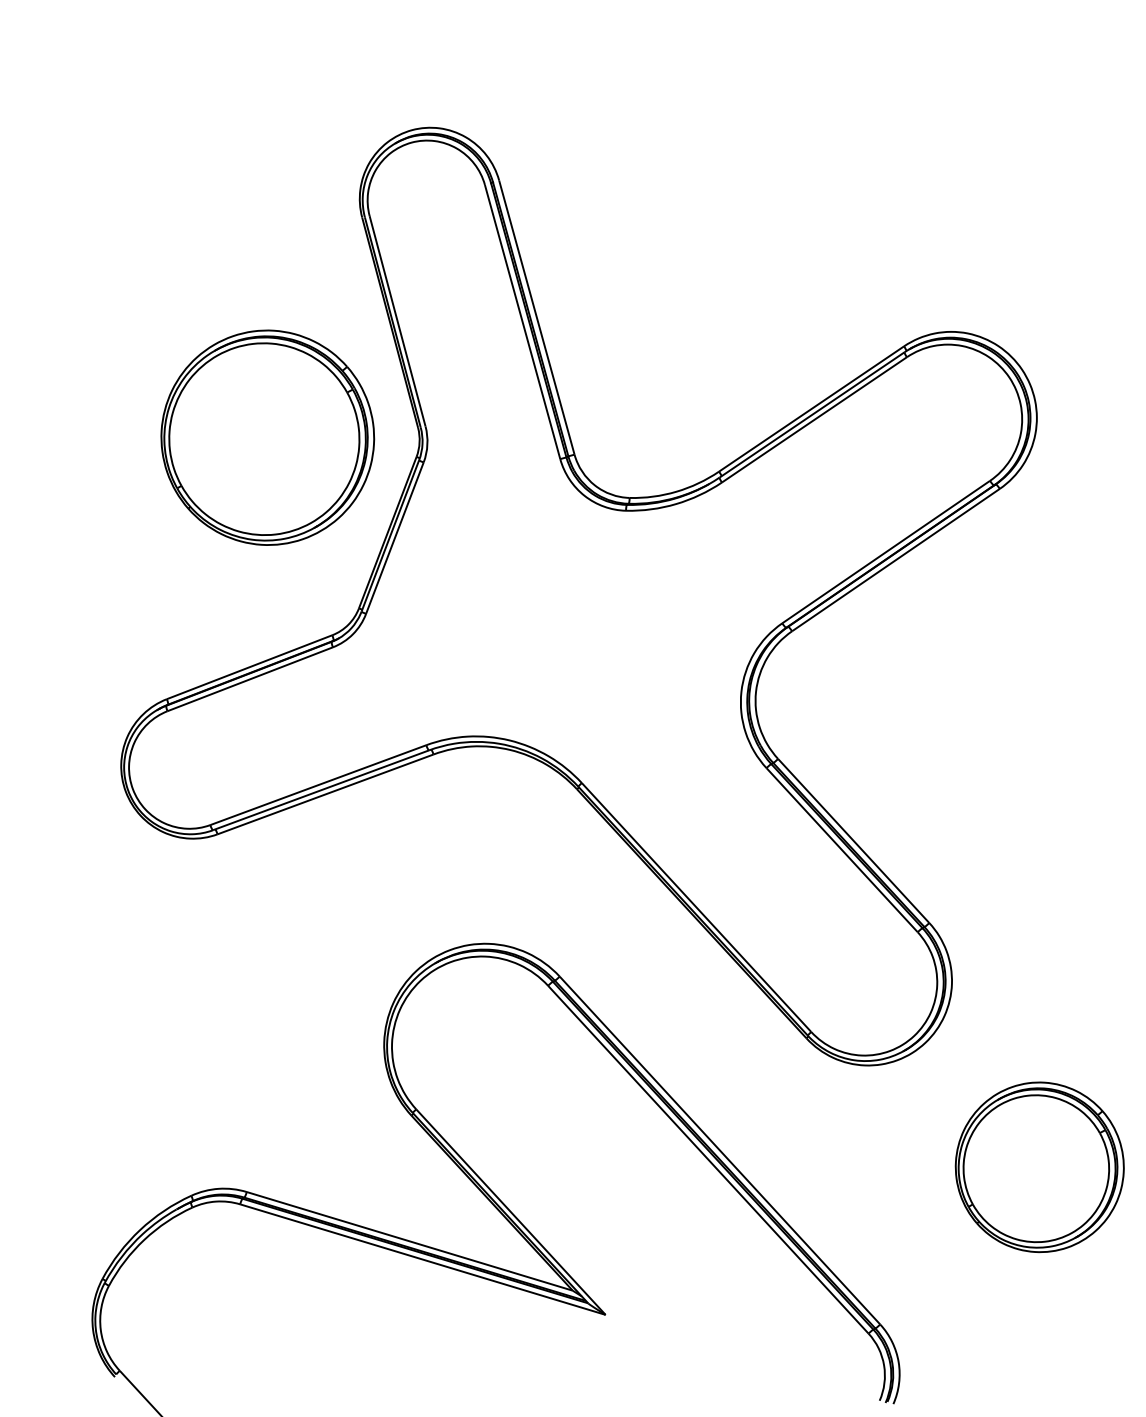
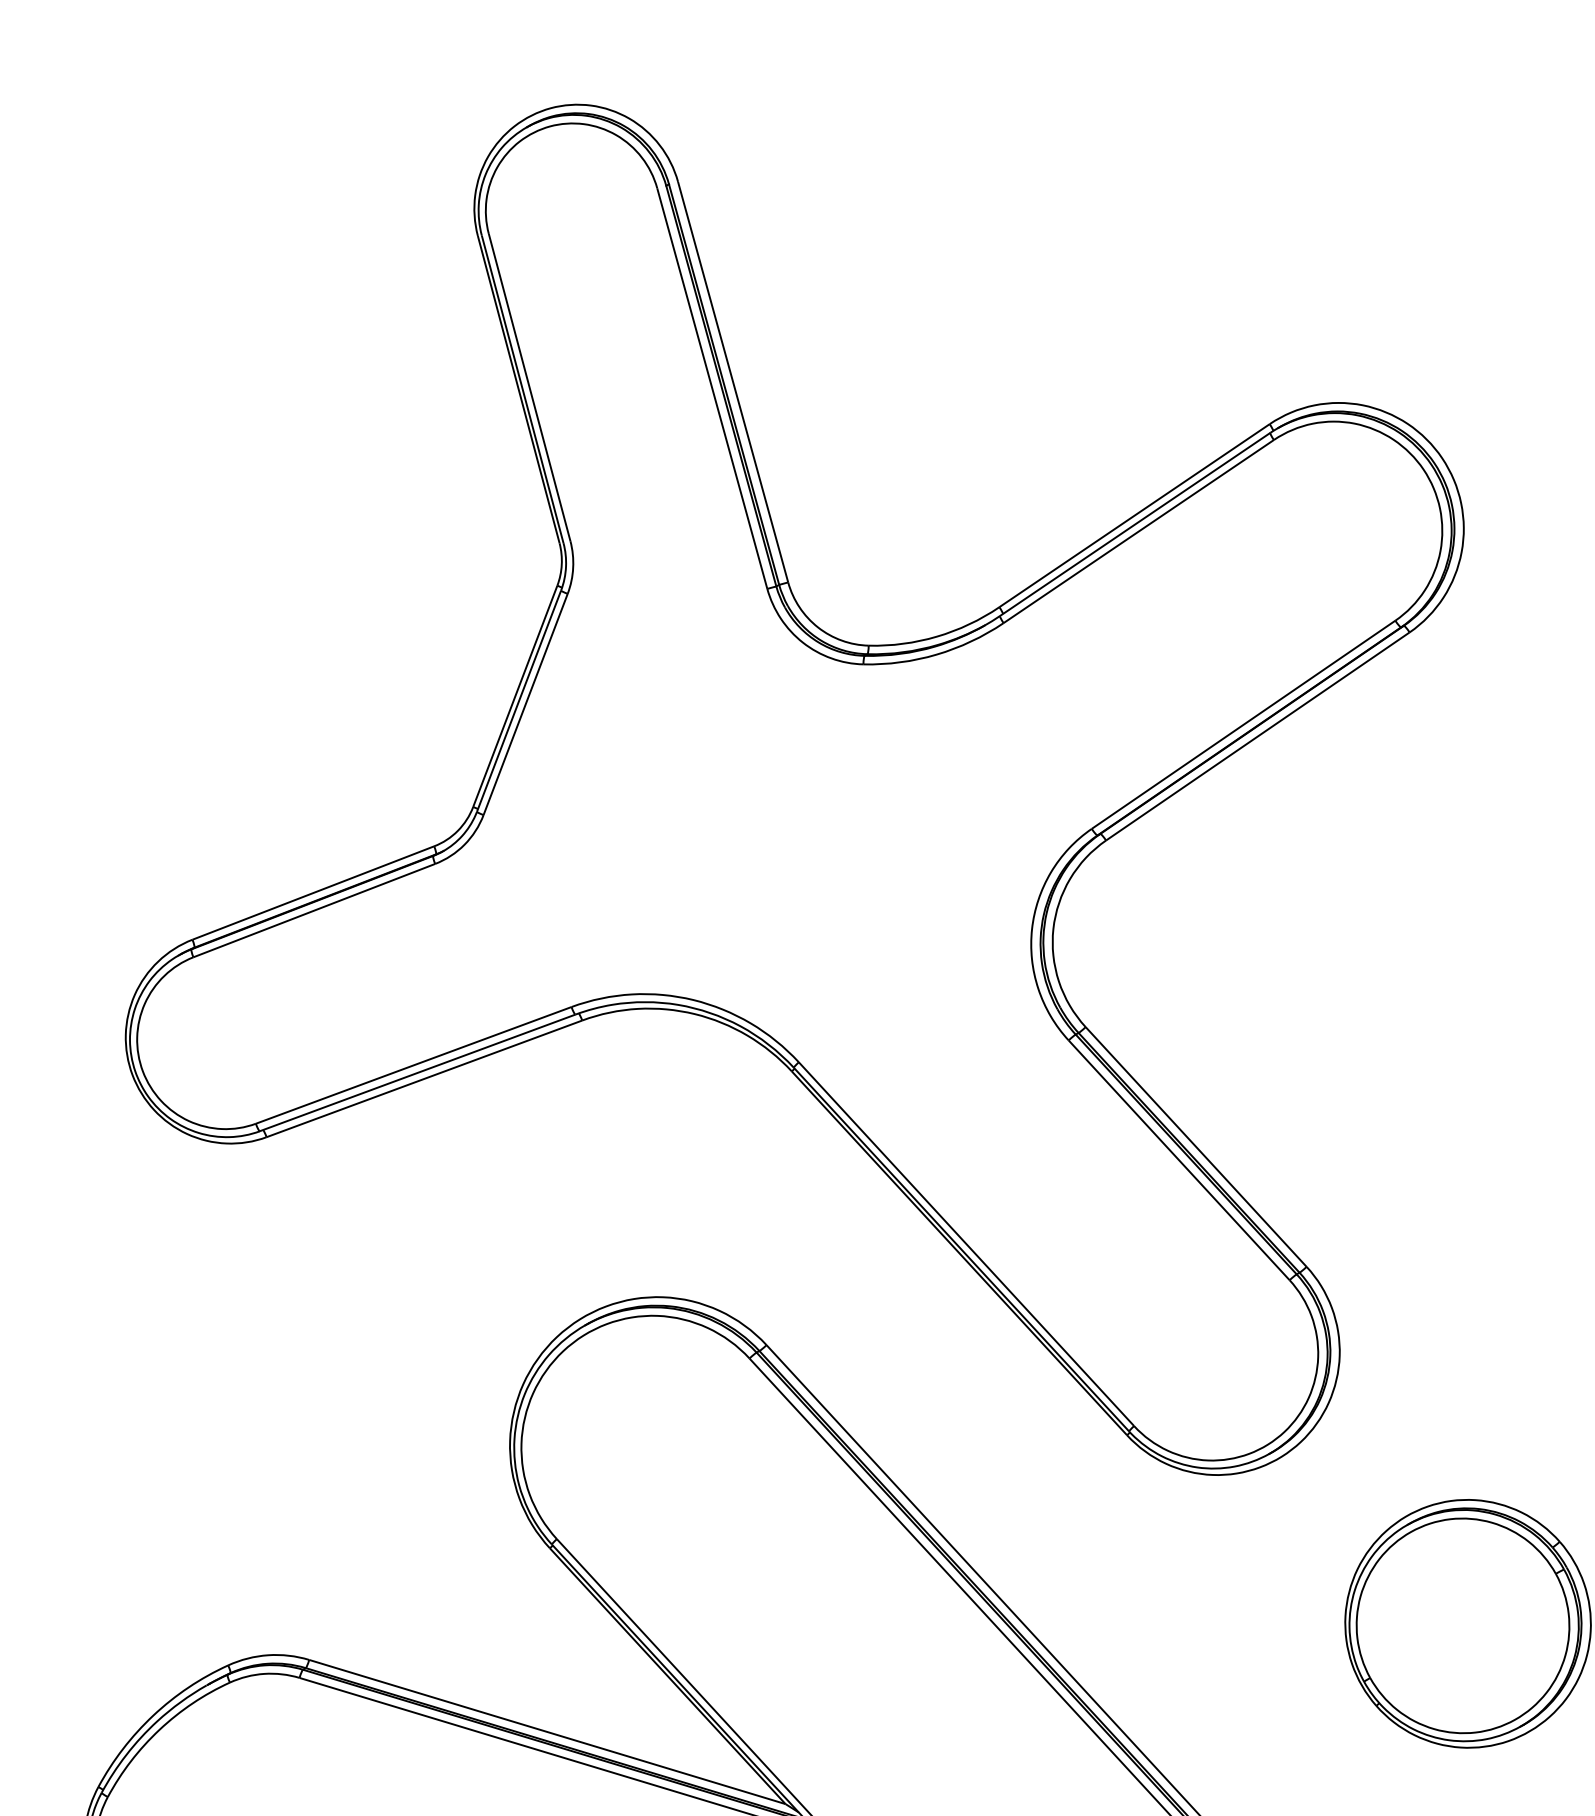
part: (267, 437) -> (339, 557), removed

